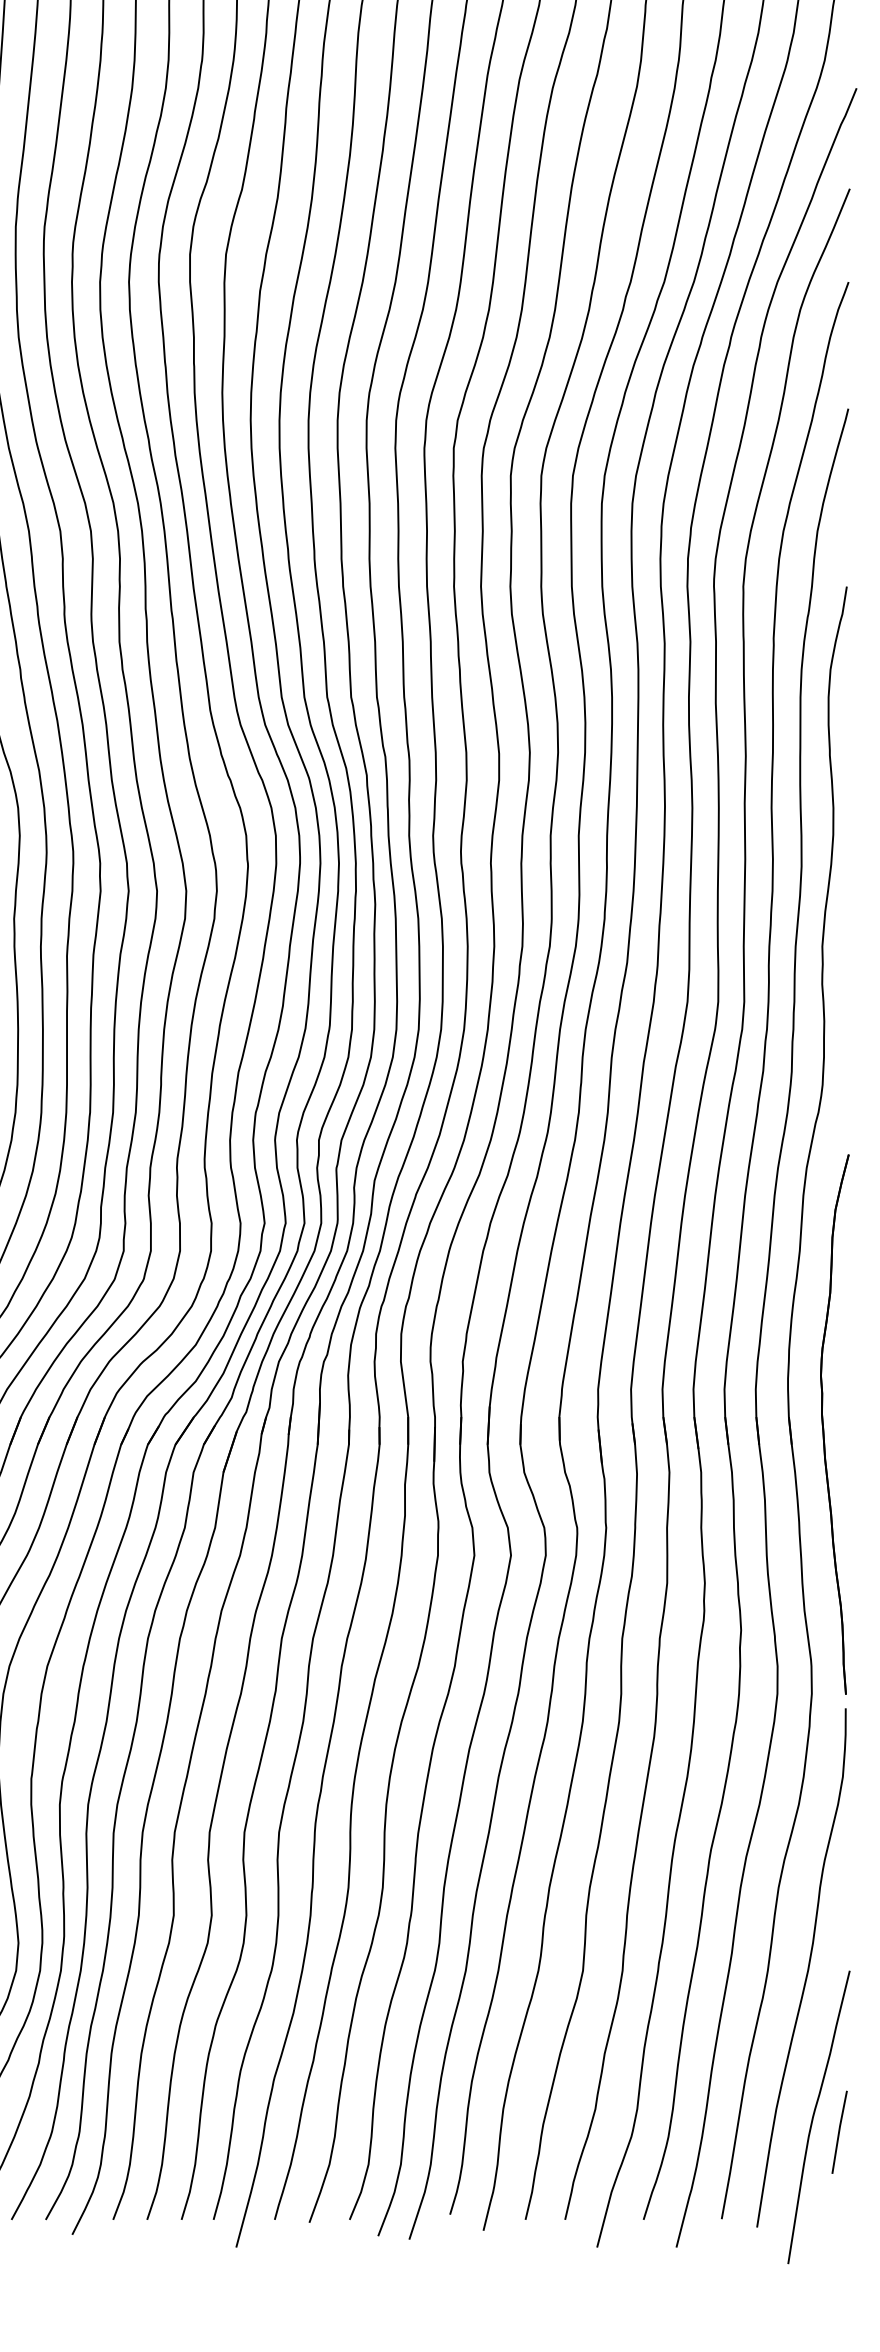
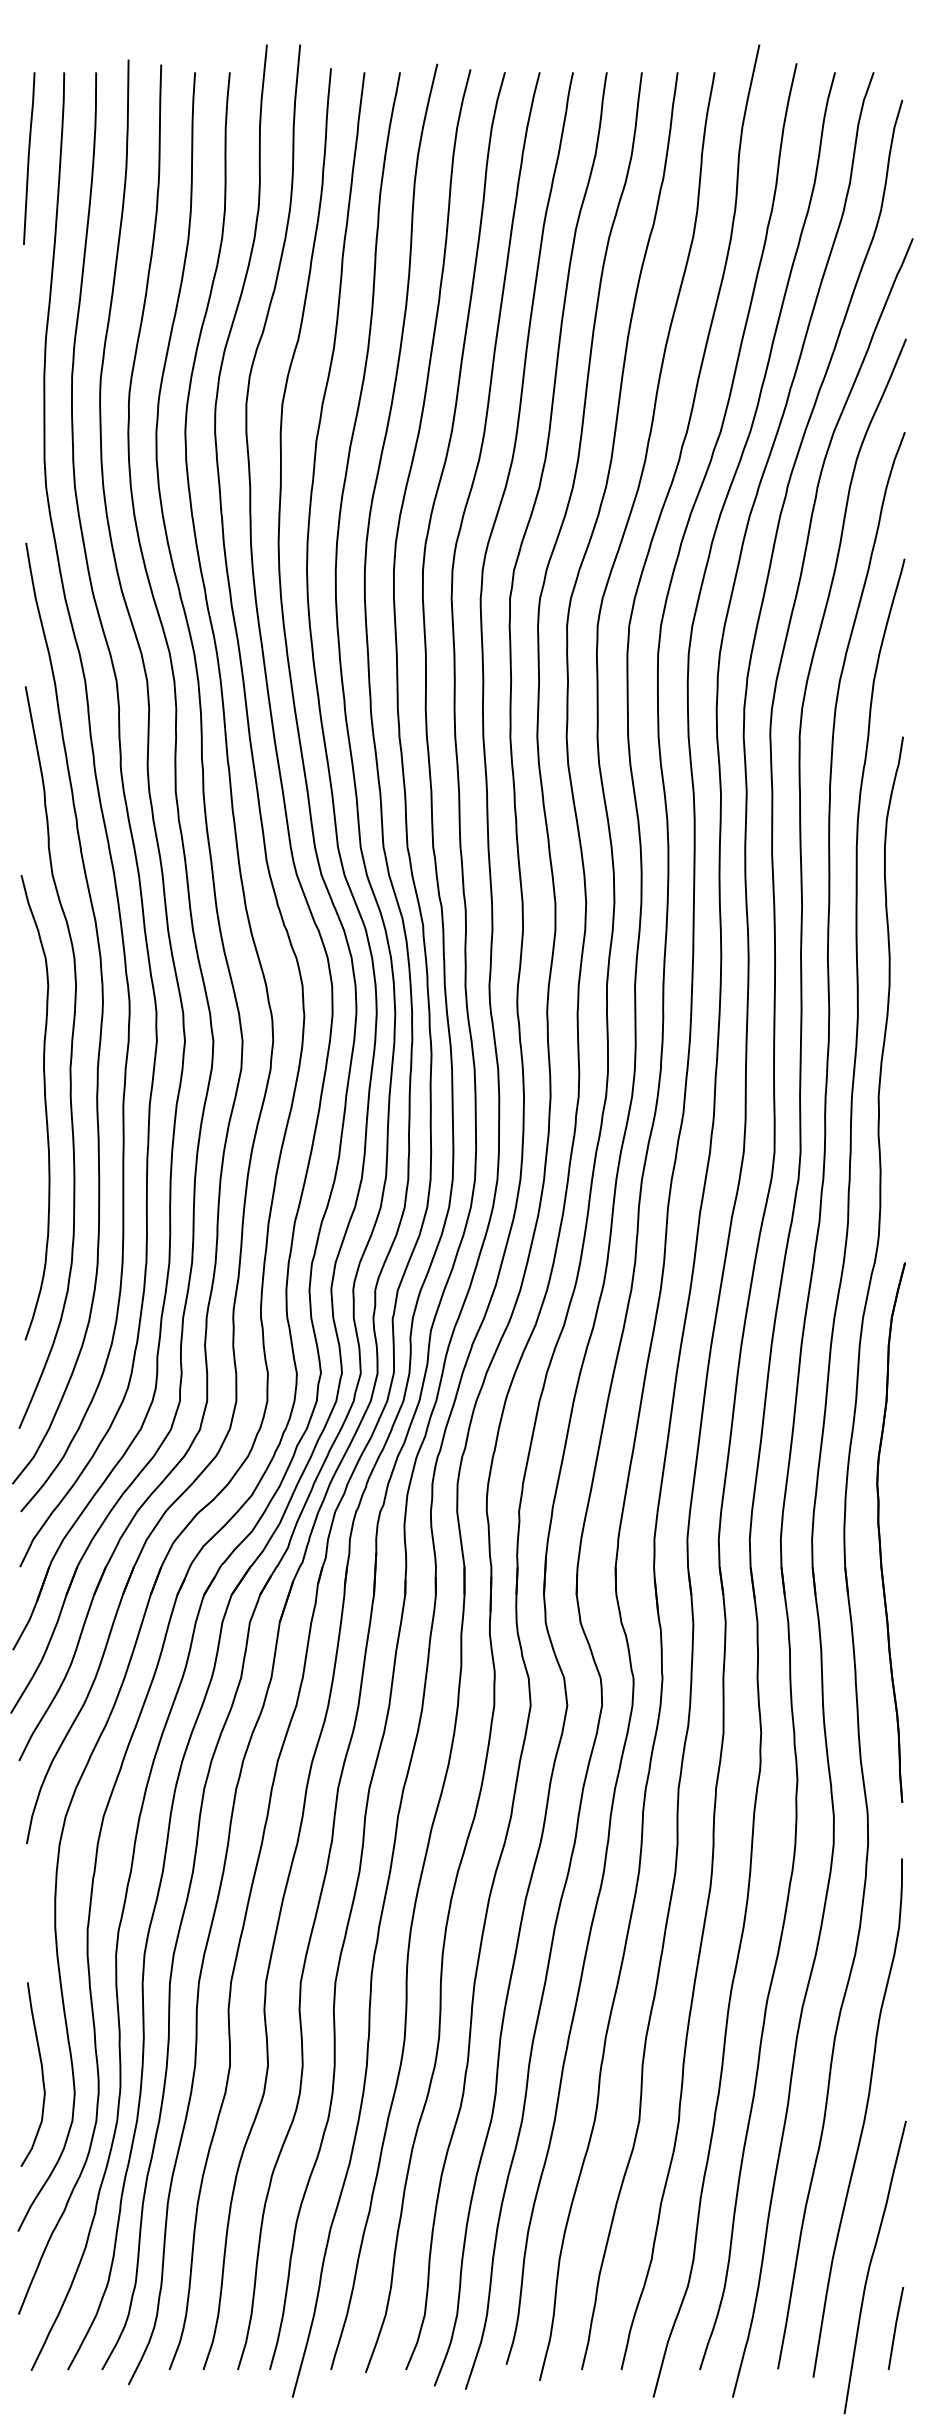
part: (824, 1425) -> (880, 1533), moved
line: (839, 2132) -> (895, 2328), moved

